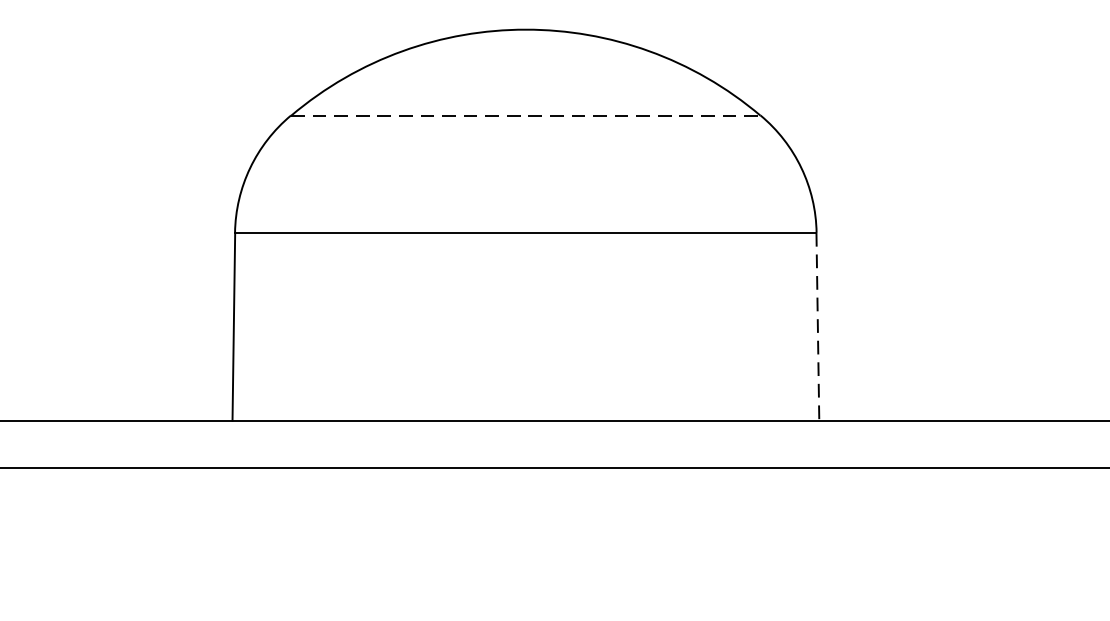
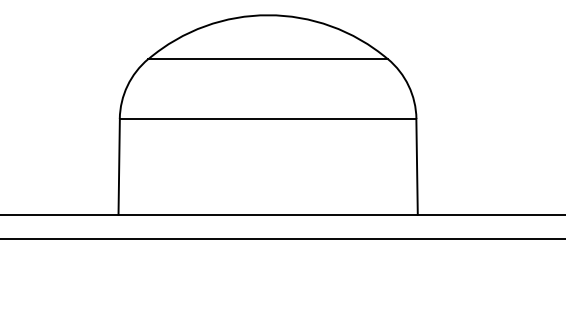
line: (526, 116) -> (268, 59), dashed -> solid
line: (818, 326) -> (417, 166), dashed -> solid

